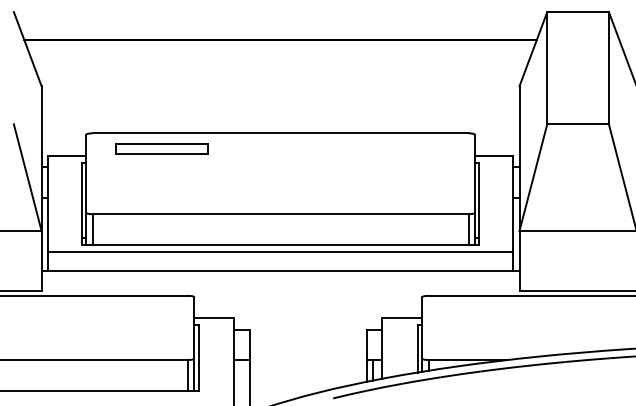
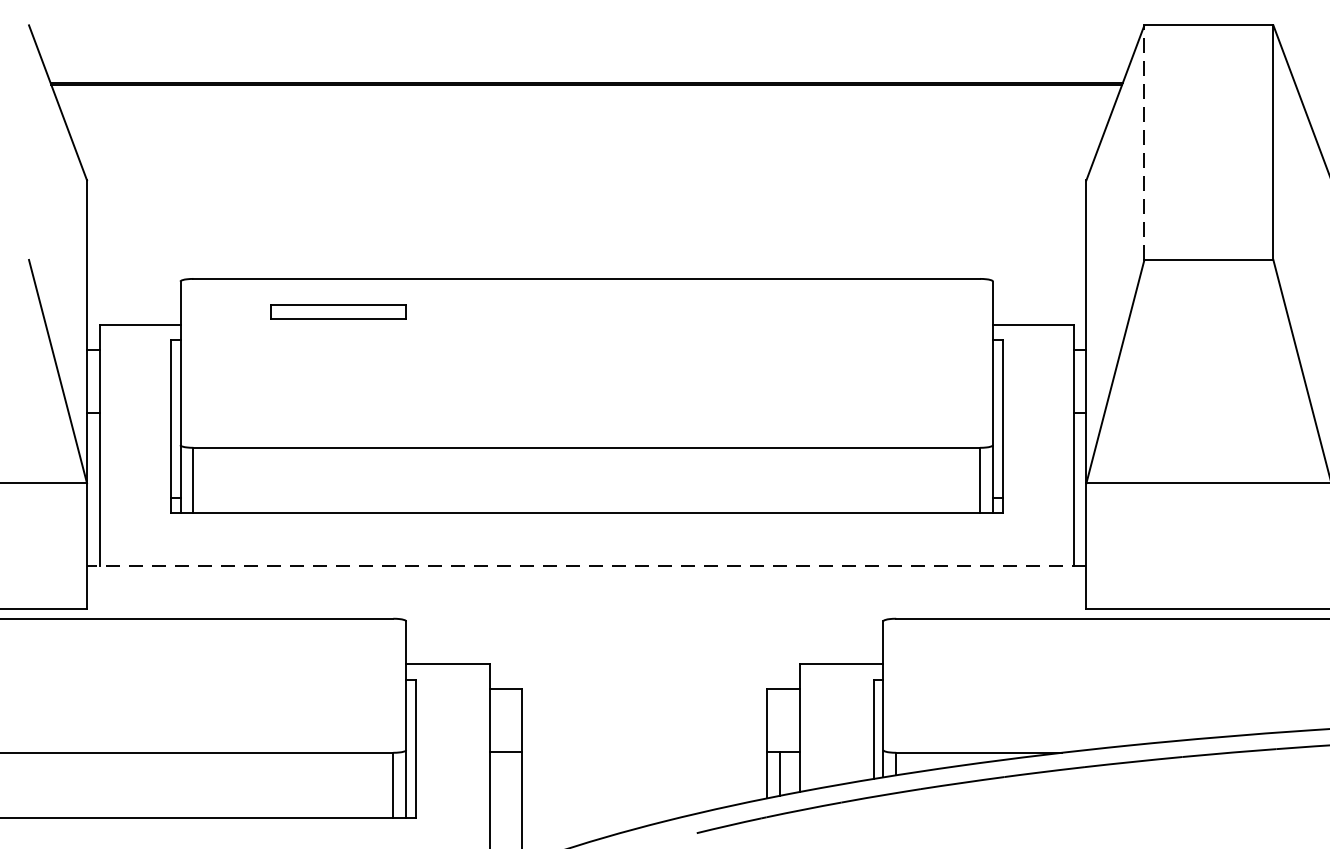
line: (547, 67) -> (1144, 141), solid -> dashed
part: (161, 148) -> (337, 310), size x0.7
line: (280, 252) -> (586, 528), removed
line: (280, 270) -> (586, 565), solid -> dashed

